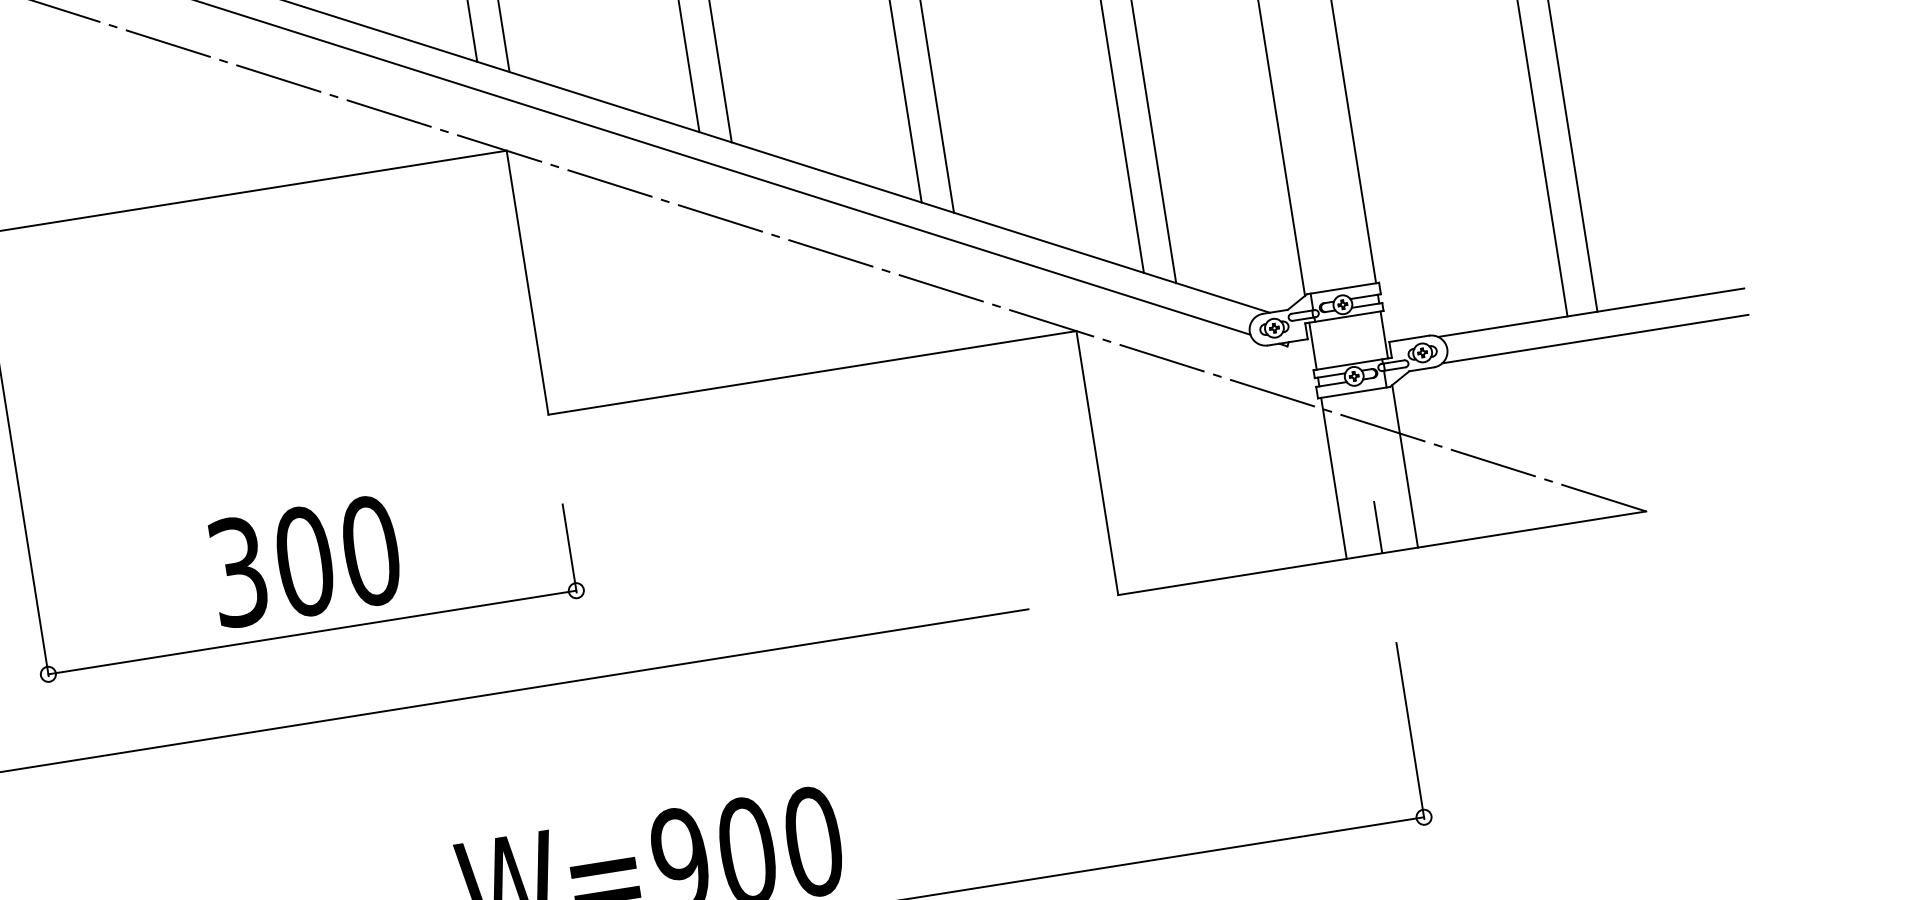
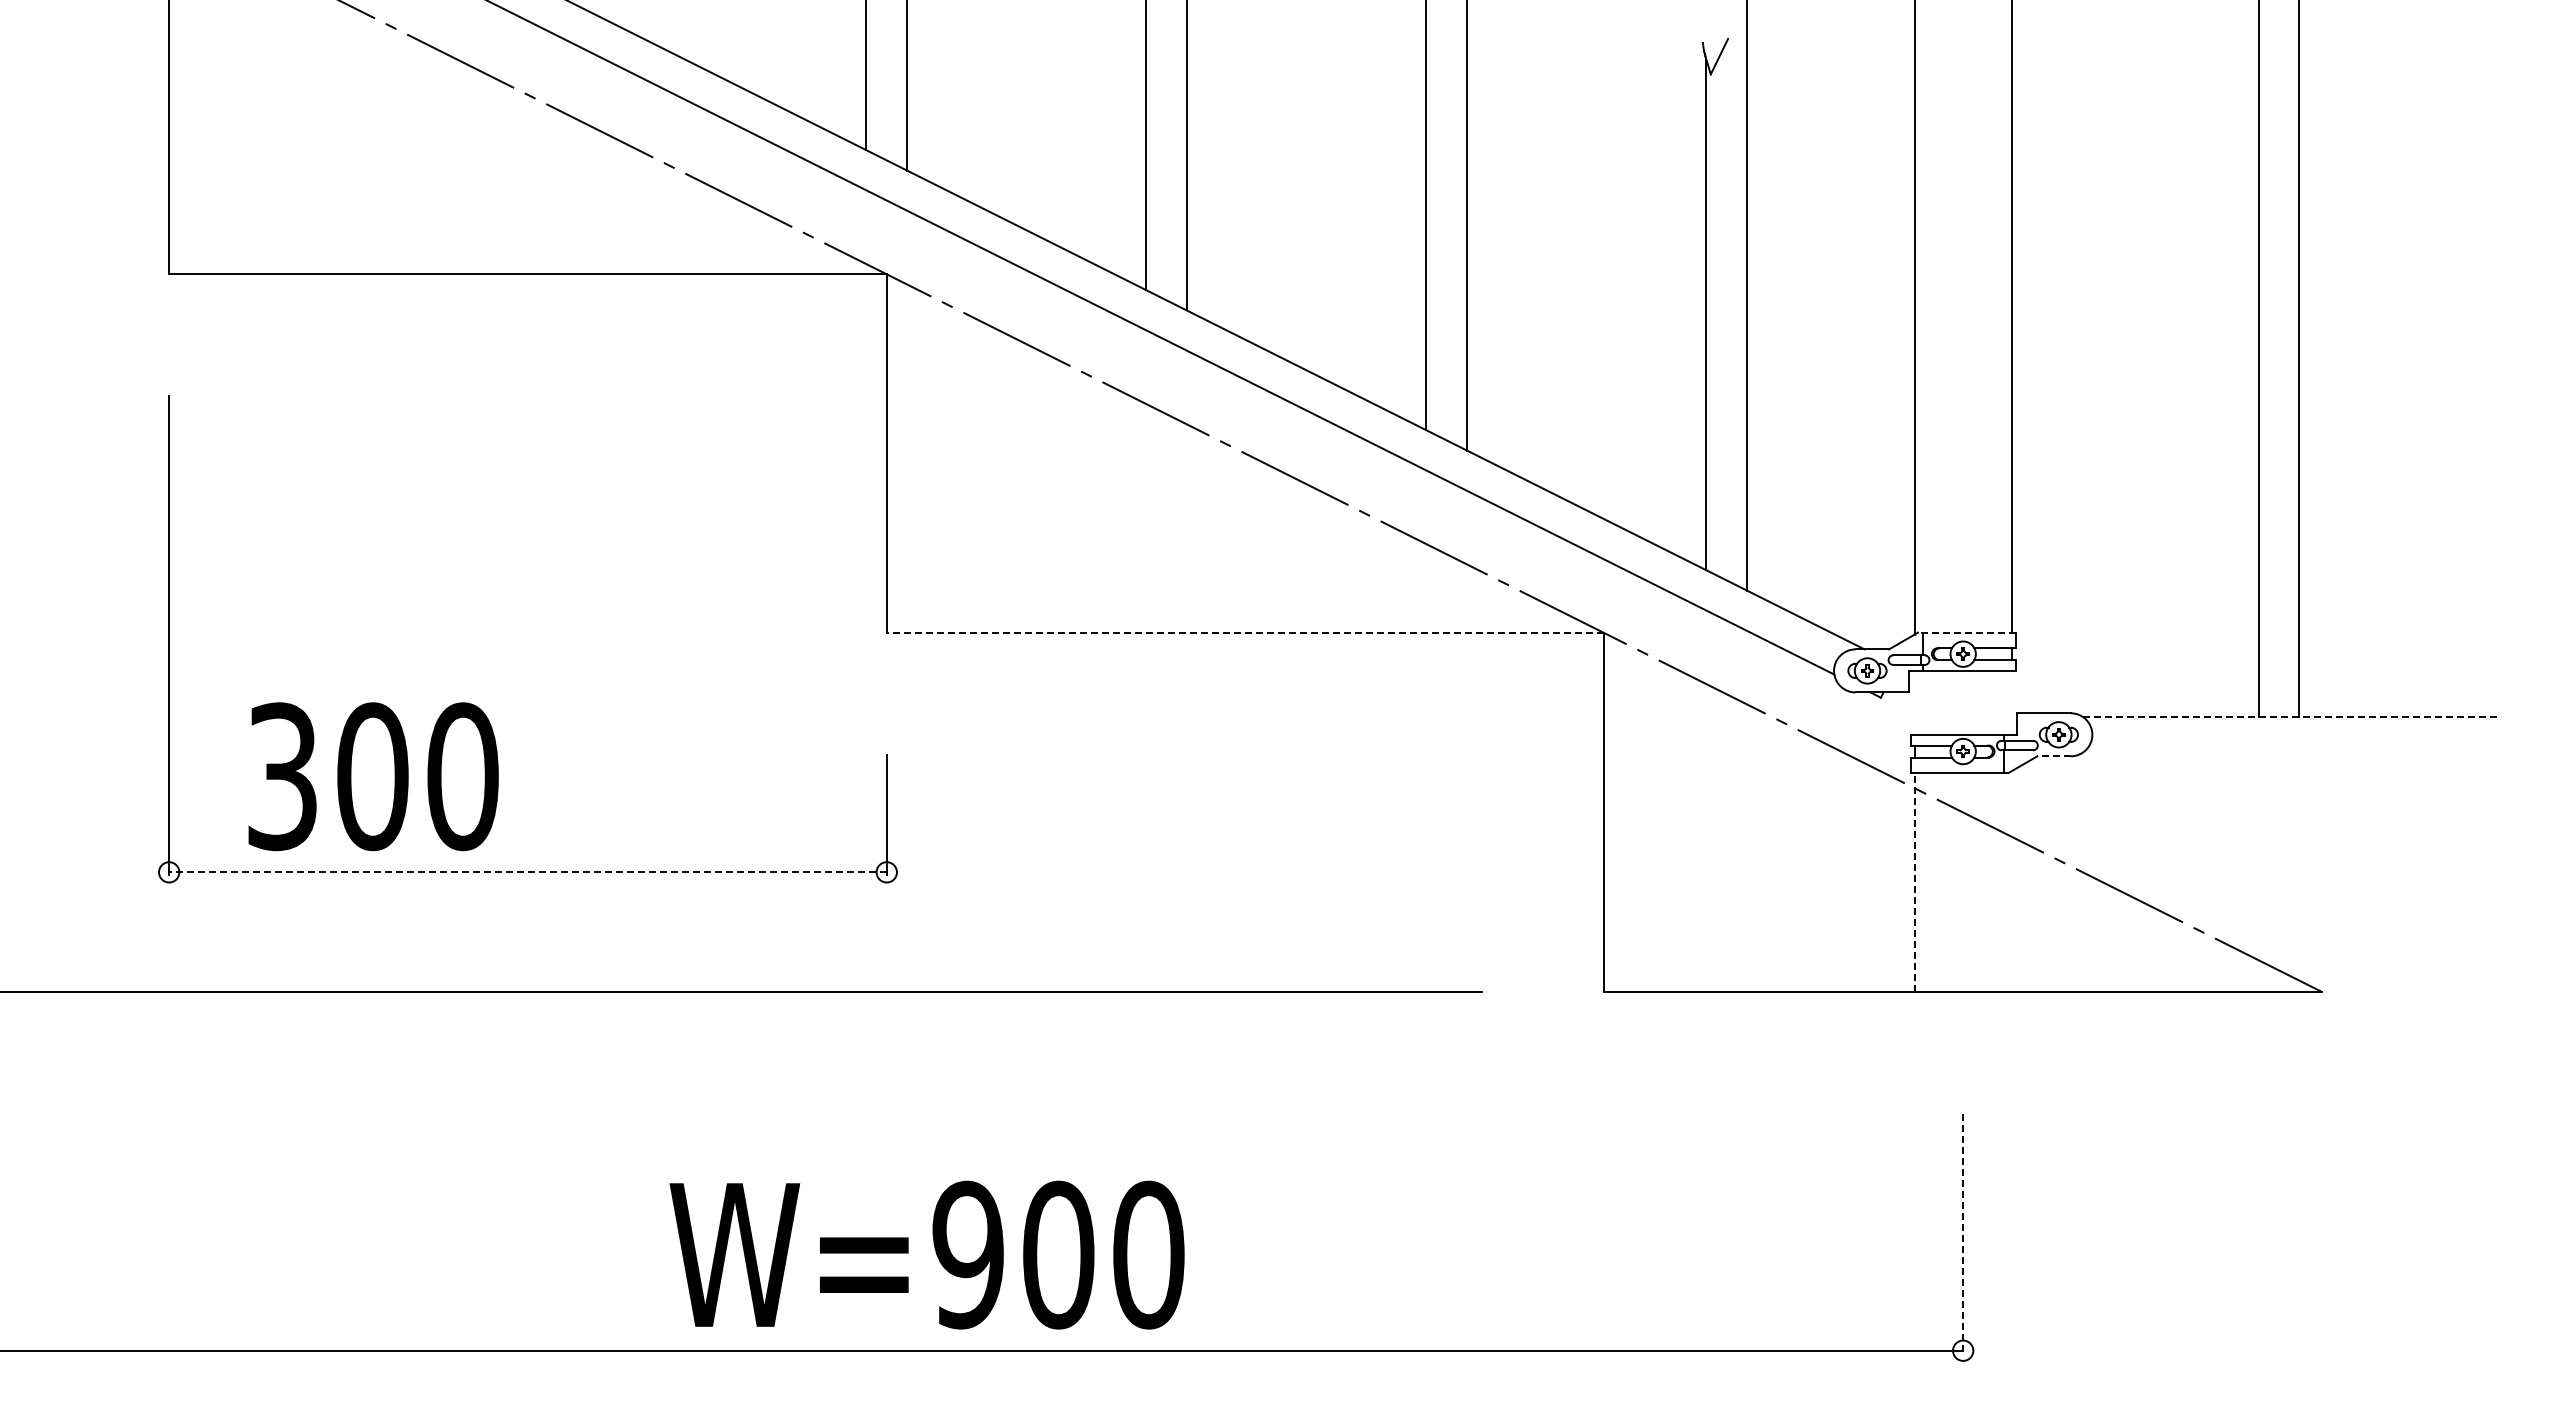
line: (1342, 288) -> (1966, 632), solid -> dashed
line: (1590, 312) -> (2290, 716), solid -> dashed
line: (1384, 334) -> (2011, 702), removed
line: (1595, 338) -> (2290, 752), removed
line: (1312, 345) -> (1914, 702), removed
line: (1421, 369) -> (2054, 756), solid -> dashed
line: (812, 373) -> (1245, 633), solid -> dashed
line: (1404, 466) -> (2011, 881), removed
line: (1333, 478) -> (1914, 882), solid -> dashed
line: (1378, 526) -> (1963, 955), removed
text: (305, 561) -> (373, 776), moved
line: (312, 632) -> (527, 872), solid -> dashed
line: (1410, 730) -> (1963, 1233), solid -> dashed

